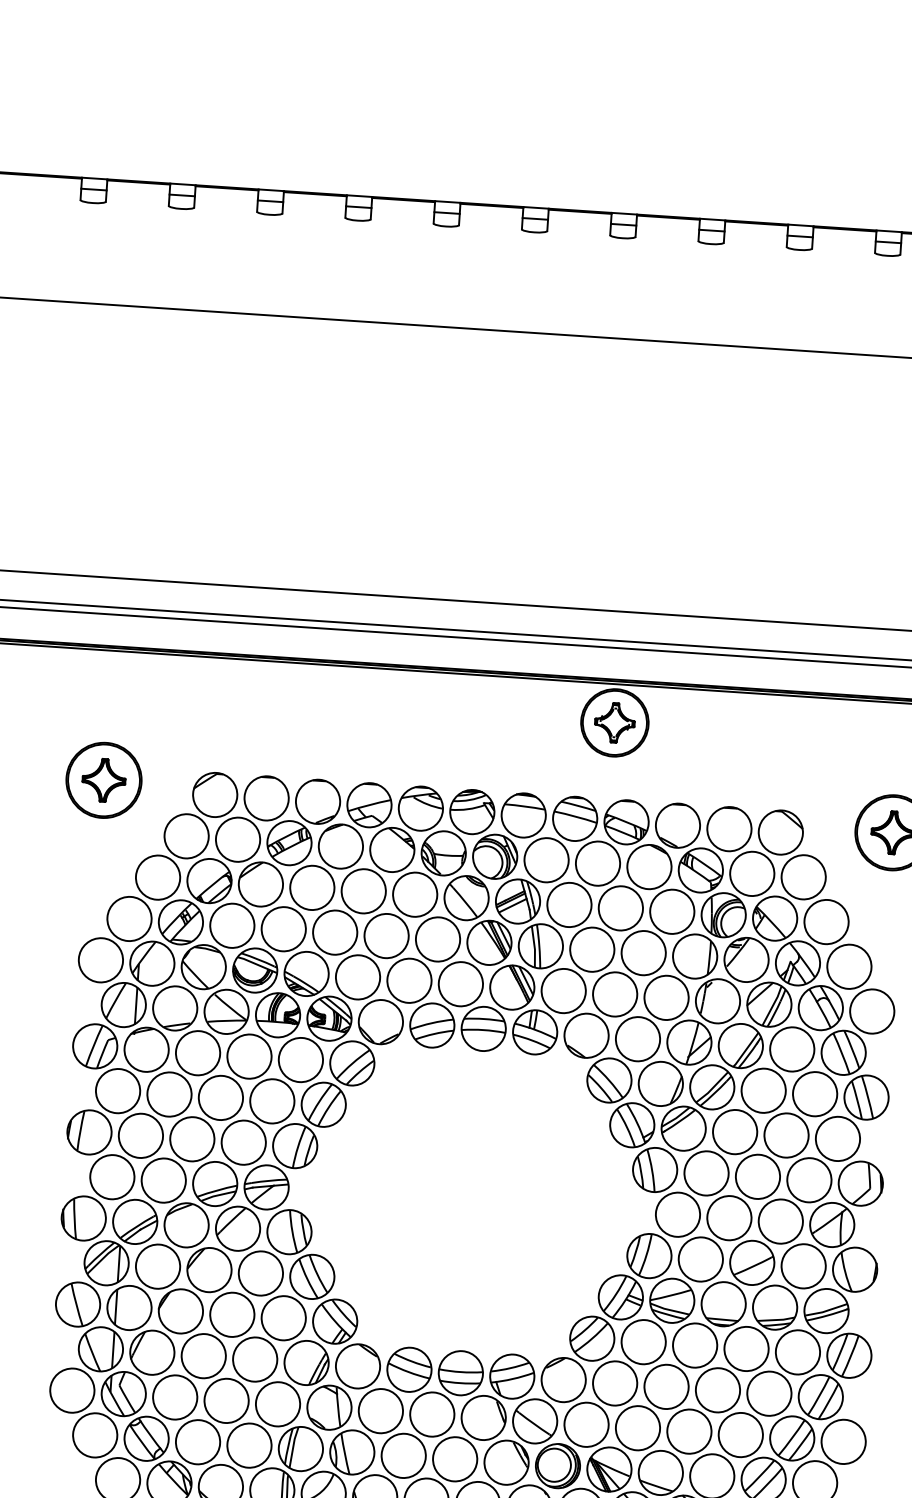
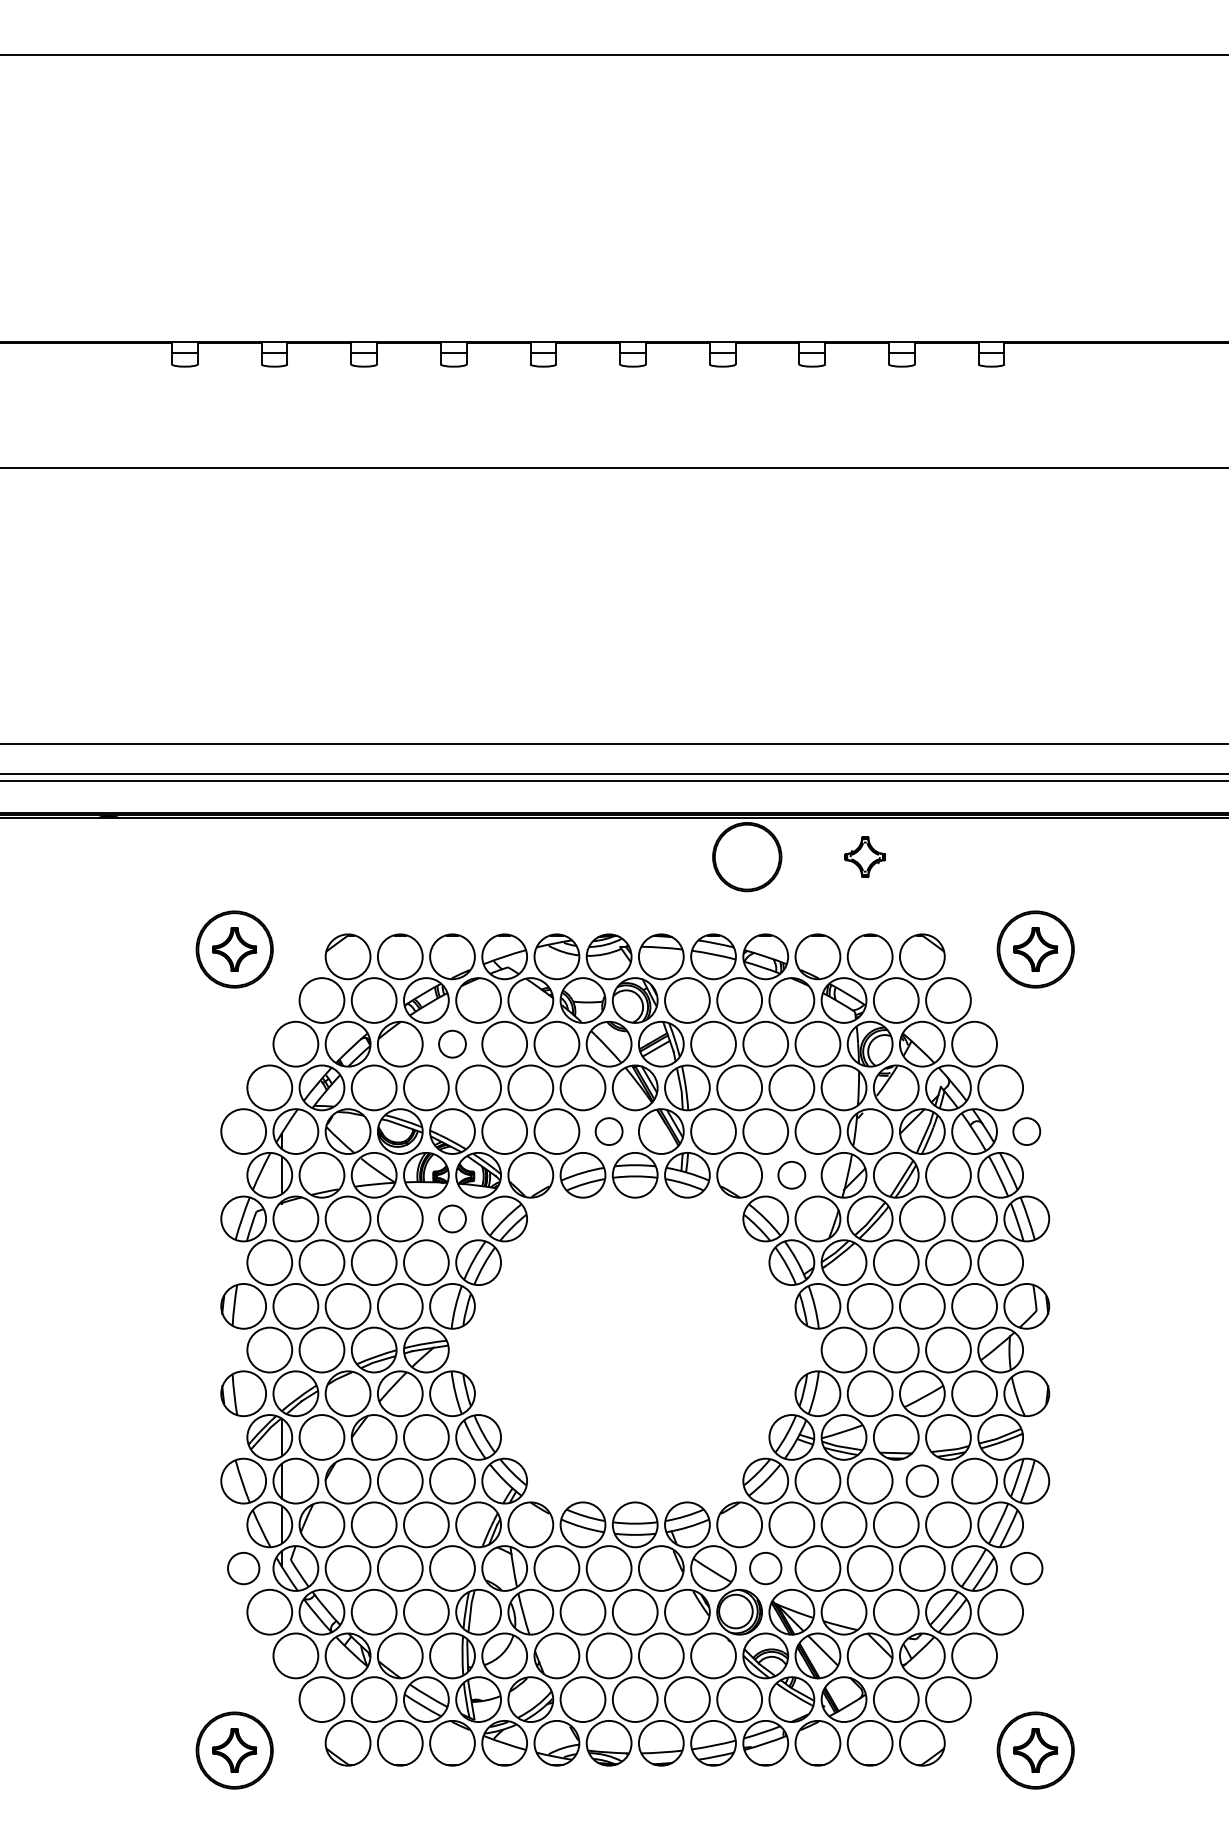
part: (614, 722) -> (864, 856), moved
circle: (312, 887) -> (452, 1043), size x0.6
circle: (460, 984) -> (608, 1131), size x0.6
circle: (871, 1011) -> (1026, 1131), size x0.6
circle: (637, 1038) -> (791, 1174), size x0.6
circle: (300, 1059) -> (452, 1218), size x0.6
circle: (745, 1348) -> (921, 1480), size x0.7
circle: (72, 1390) -> (243, 1568), size x0.7
circle: (586, 1424) -> (765, 1568), size x0.7
circle: (843, 1441) -> (1026, 1568), size x0.7

